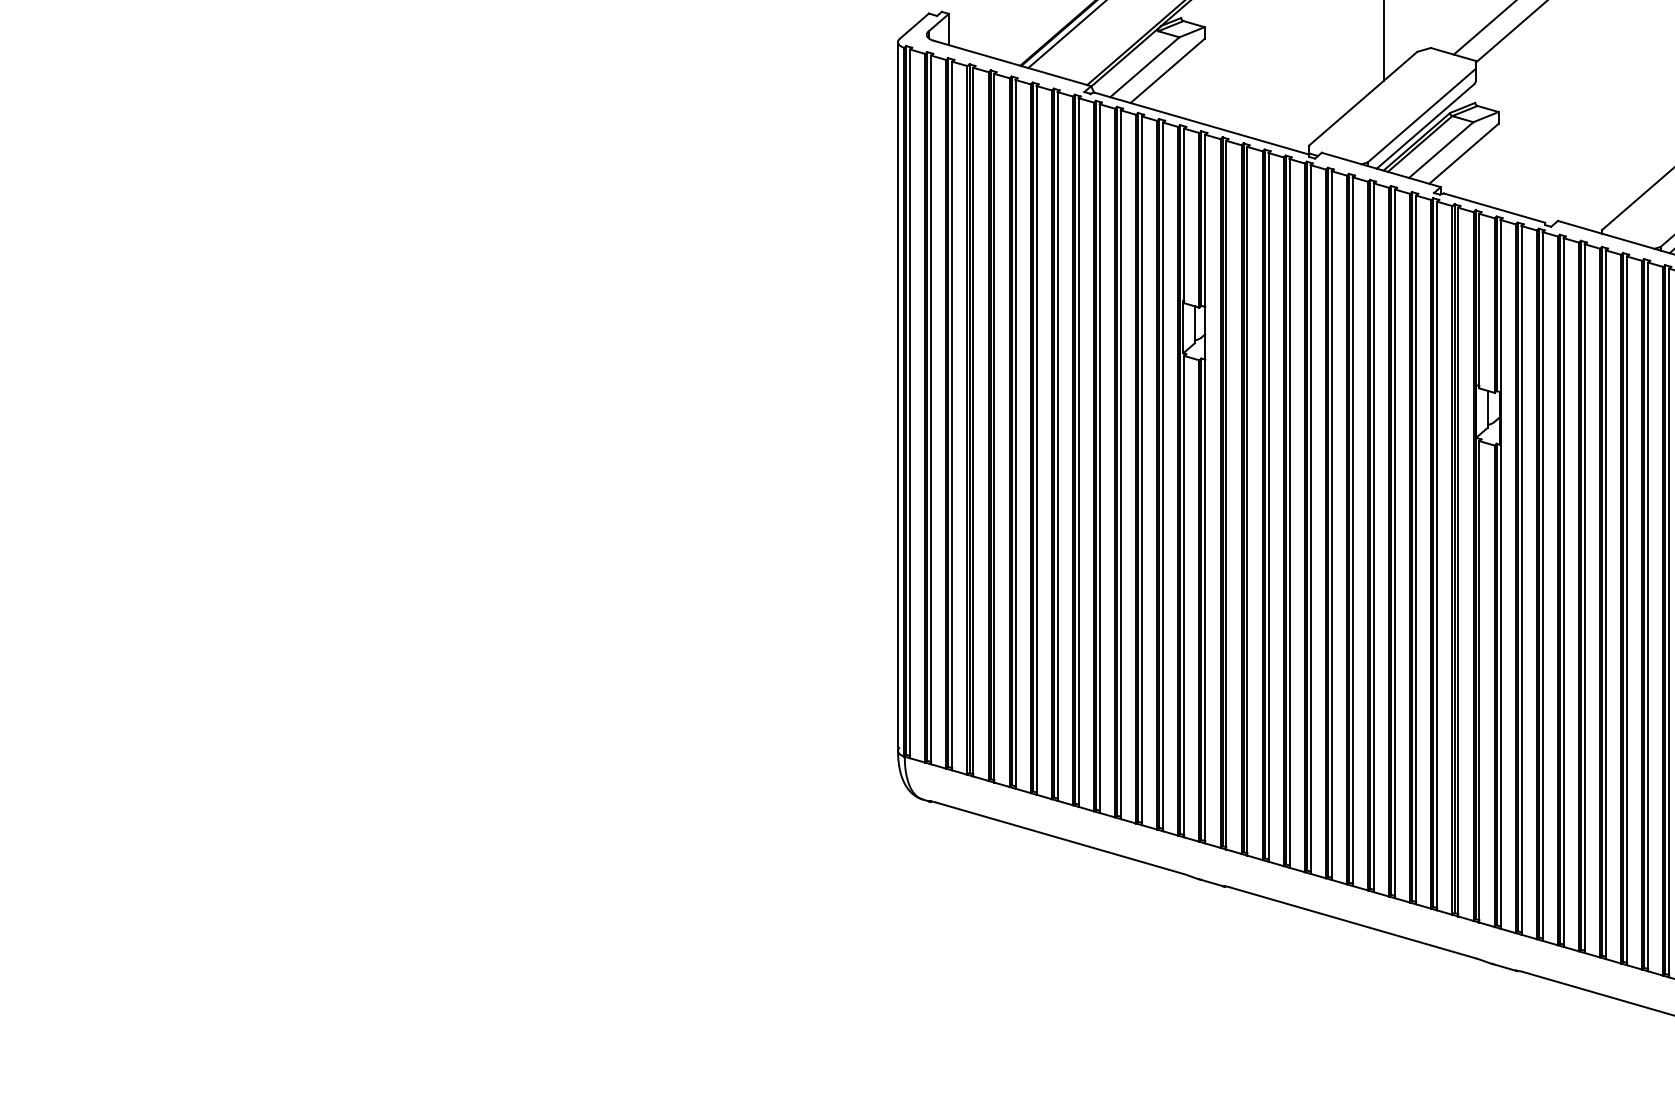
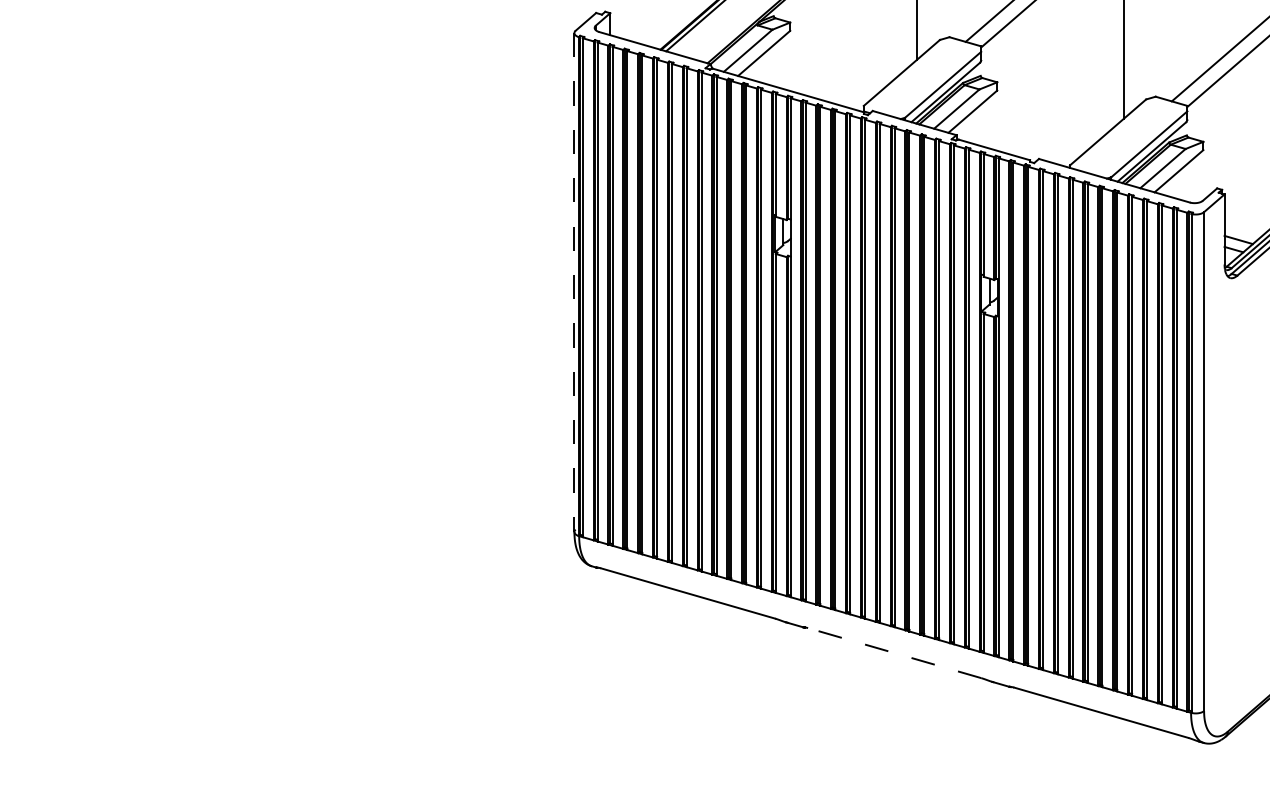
line: (898, 397) -> (574, 283), solid -> dashed
line: (1352, 921) -> (894, 652), solid -> dashed

